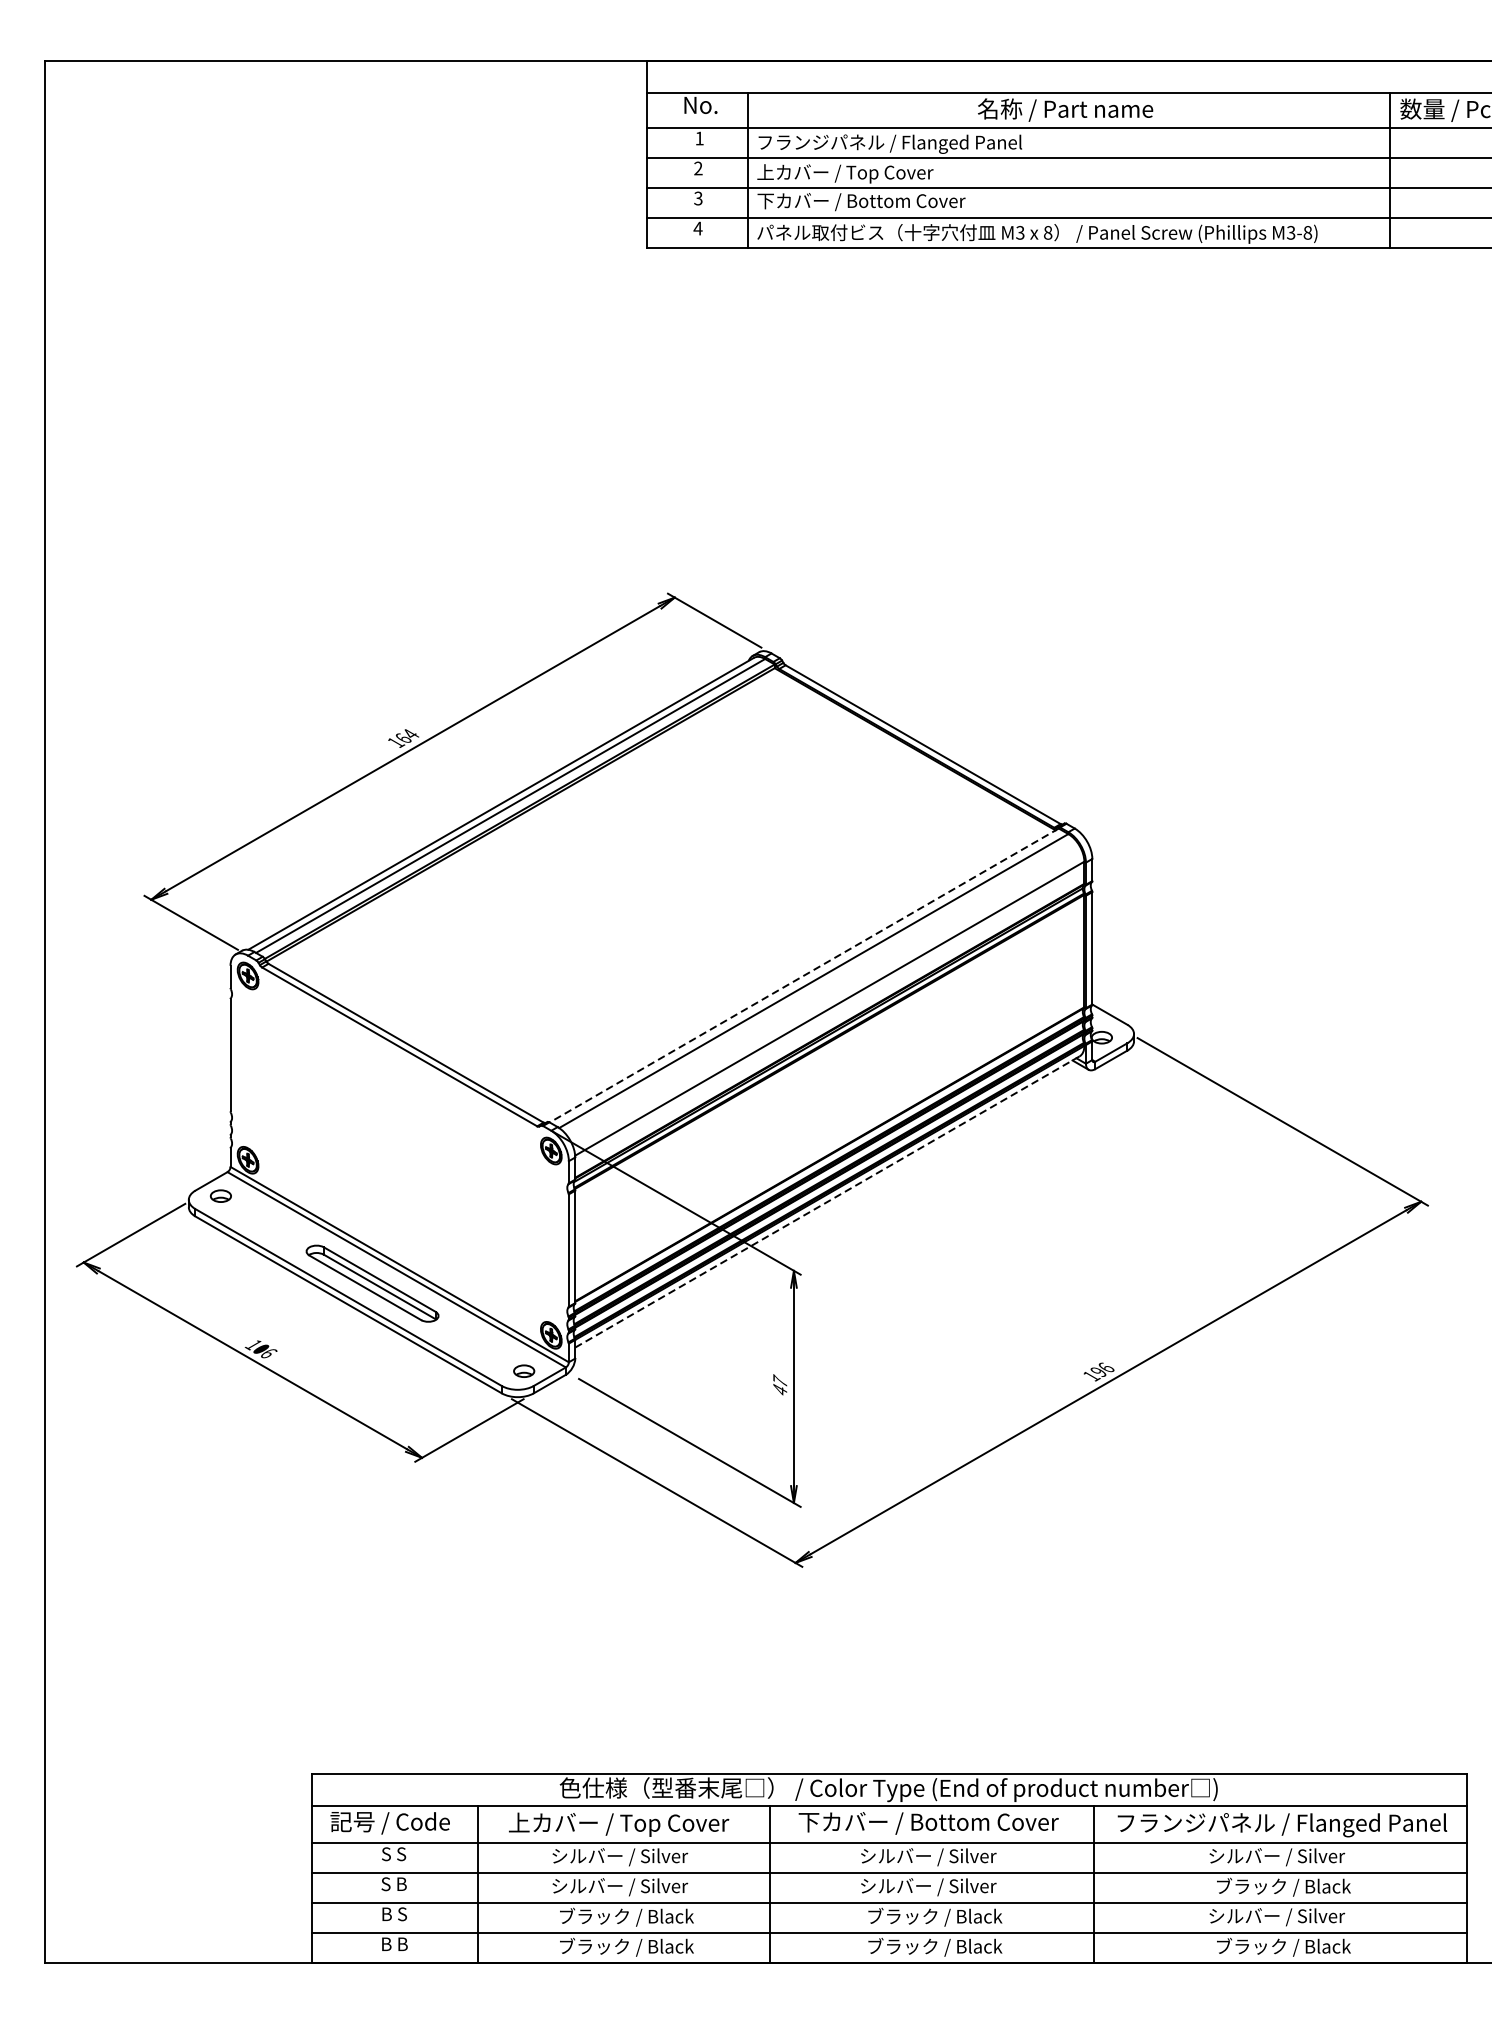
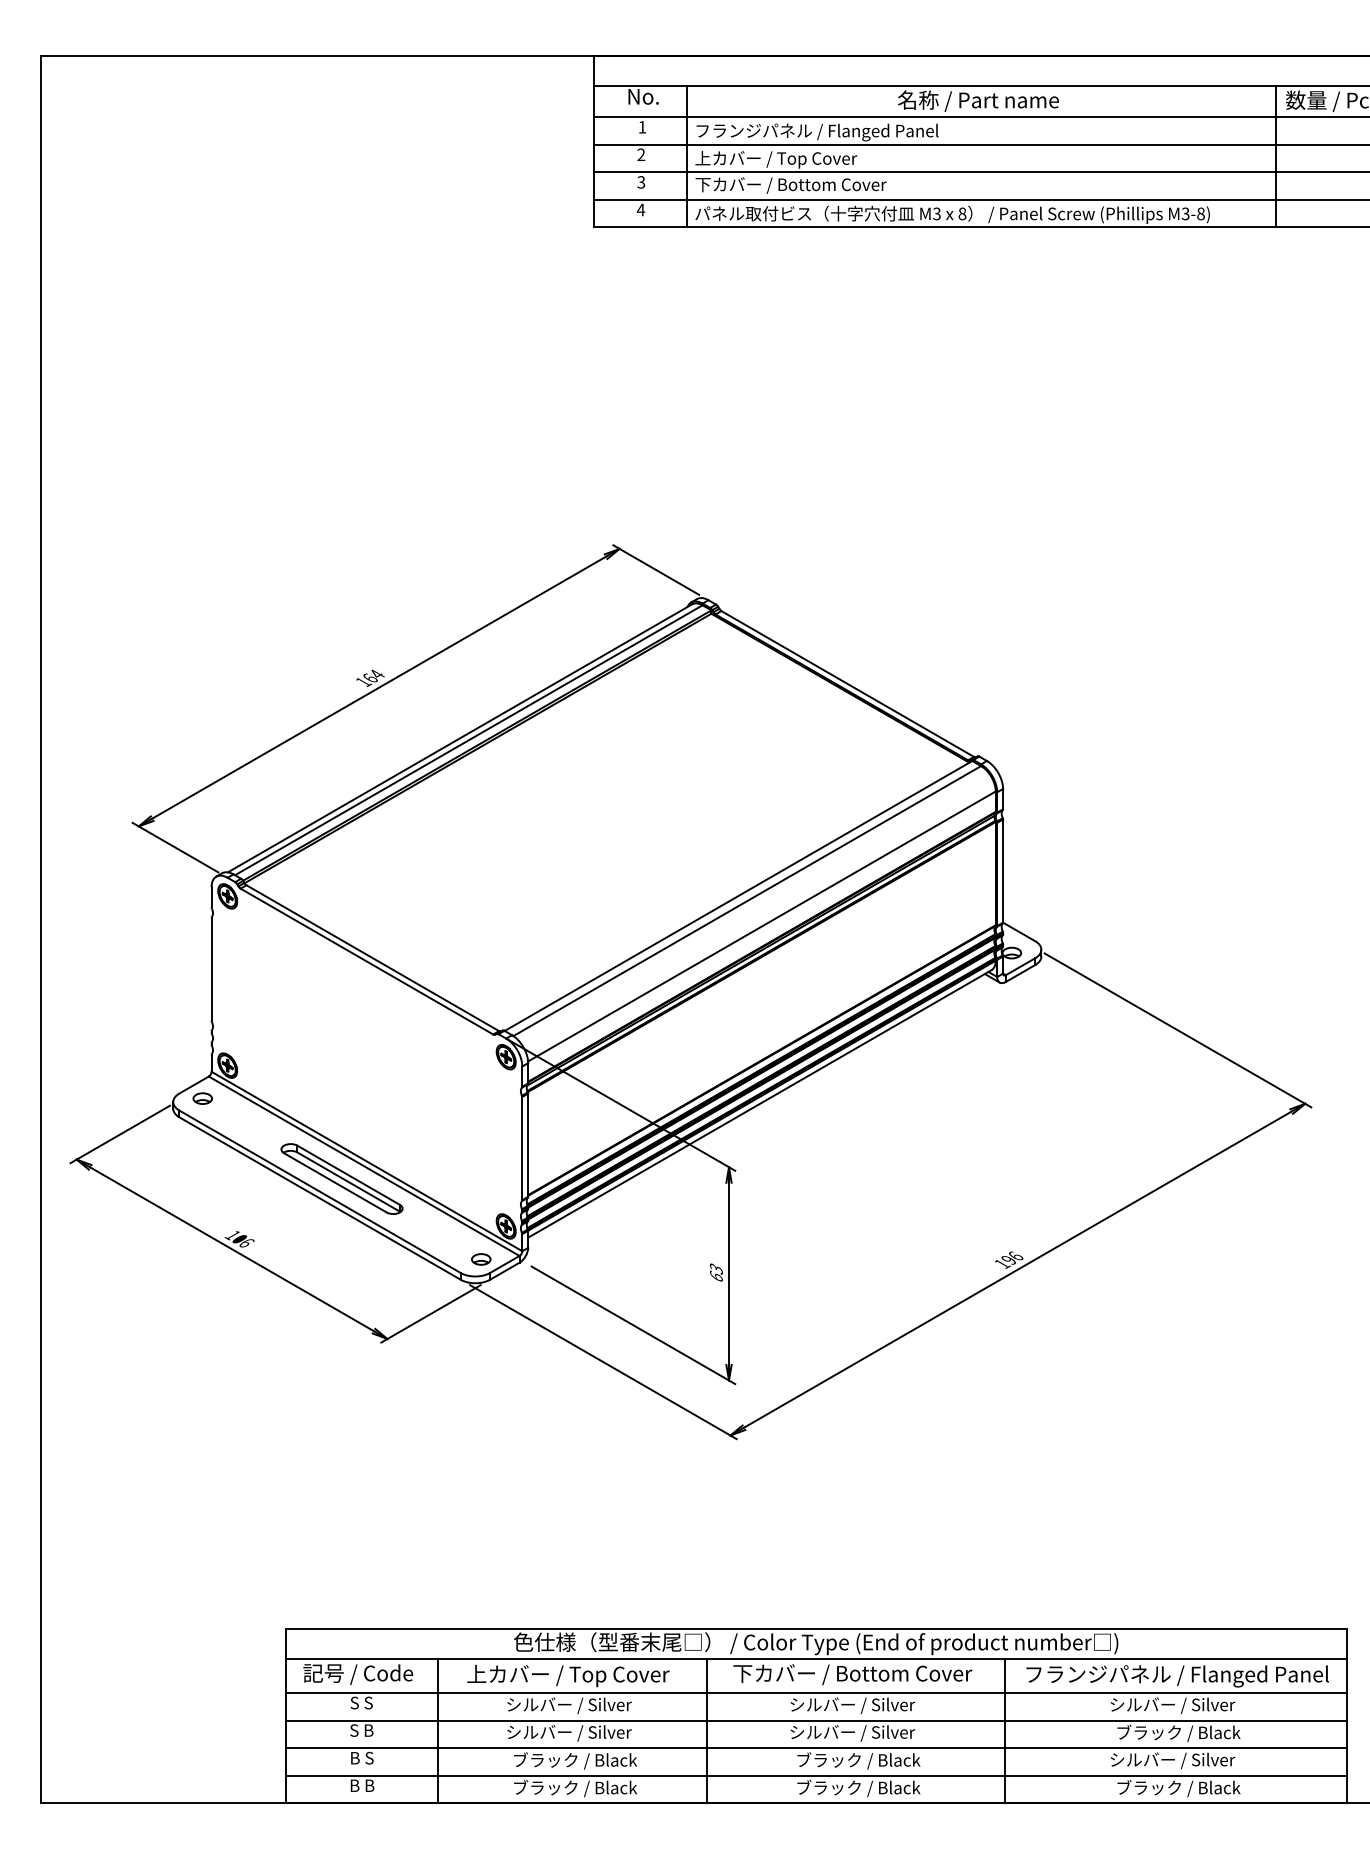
line: (804, 974) -> (738, 895), dashed -> solid
line: (828, 1201) -> (760, 1103), dashed -> solid
text: (780, 1384) -> (716, 1271), 47 -> 63

